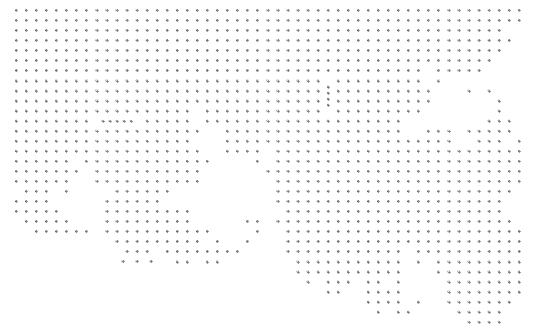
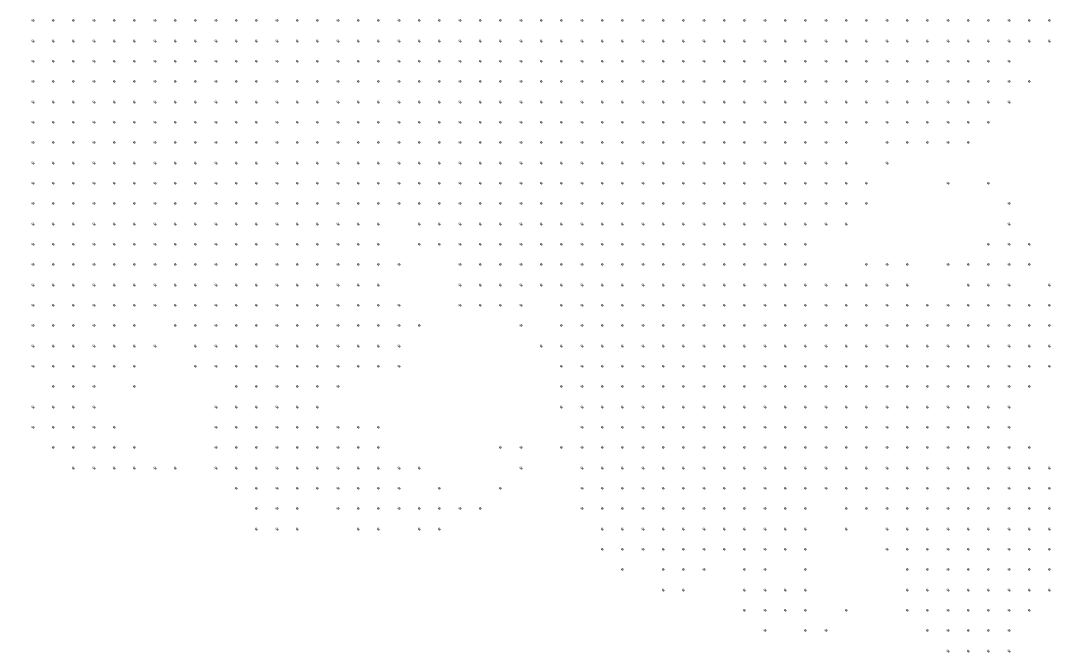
part: (328, 95) -> (664, 192), size x1.67
part: (116, 121) -> (235, 245), size x1.43
part: (136, 261) -> (276, 528), size x0.71

